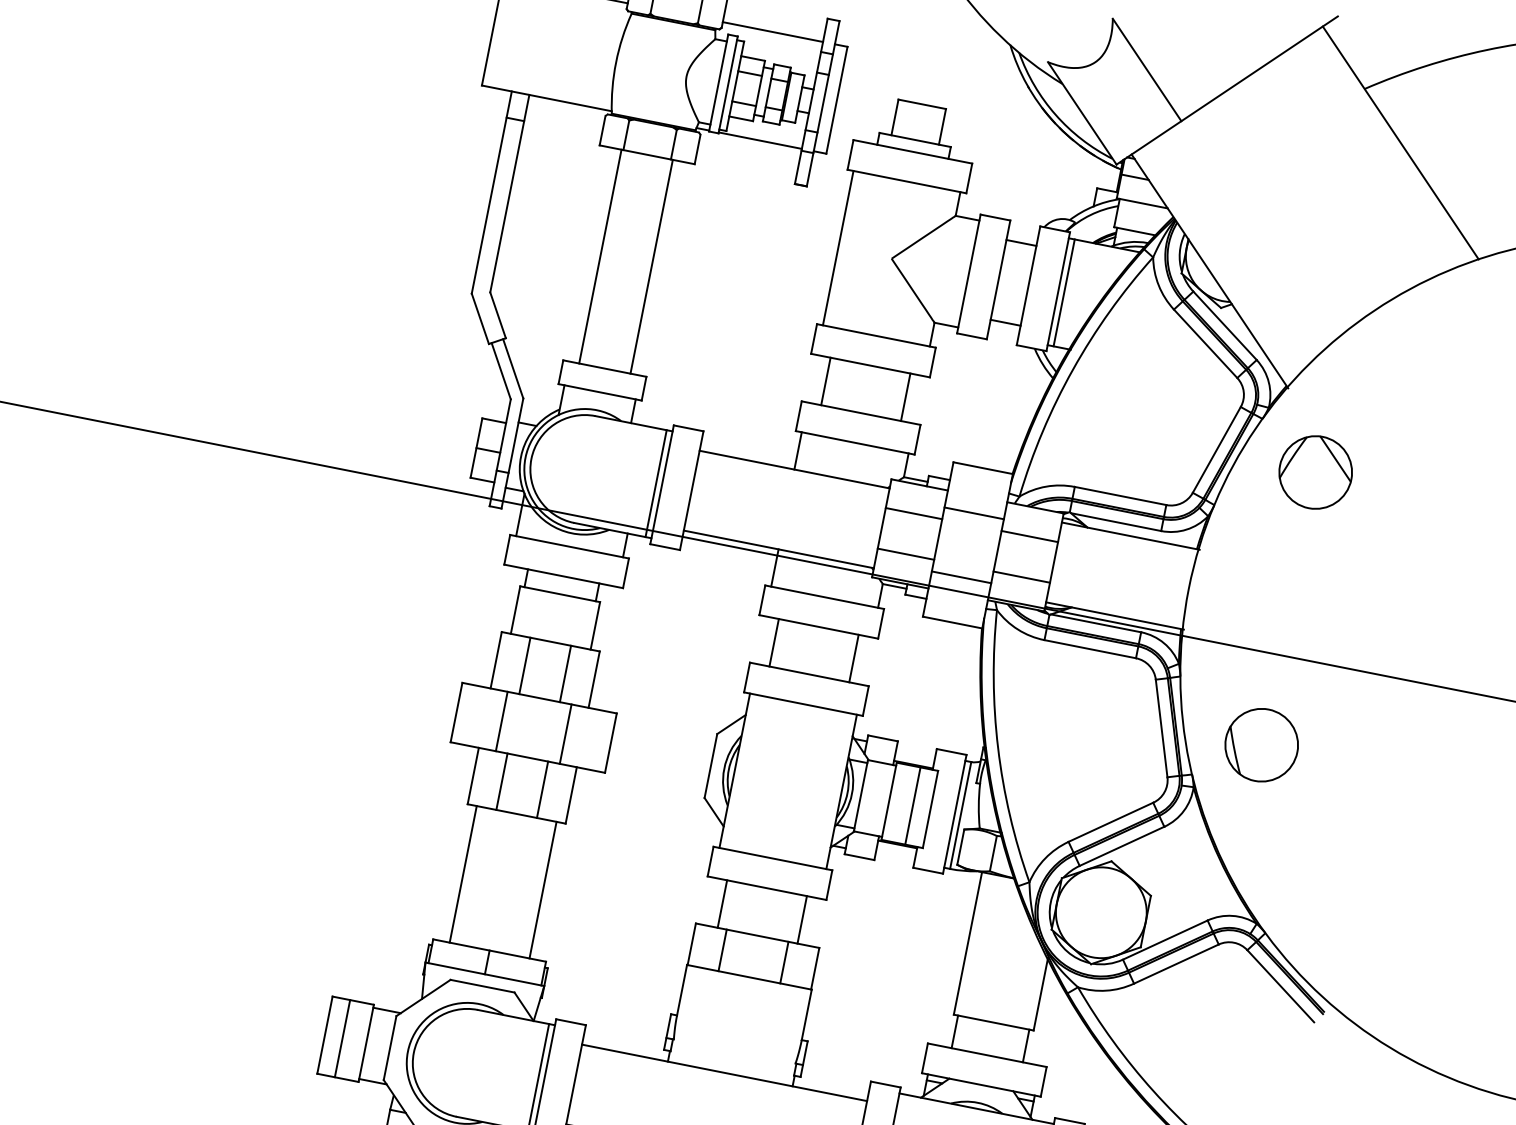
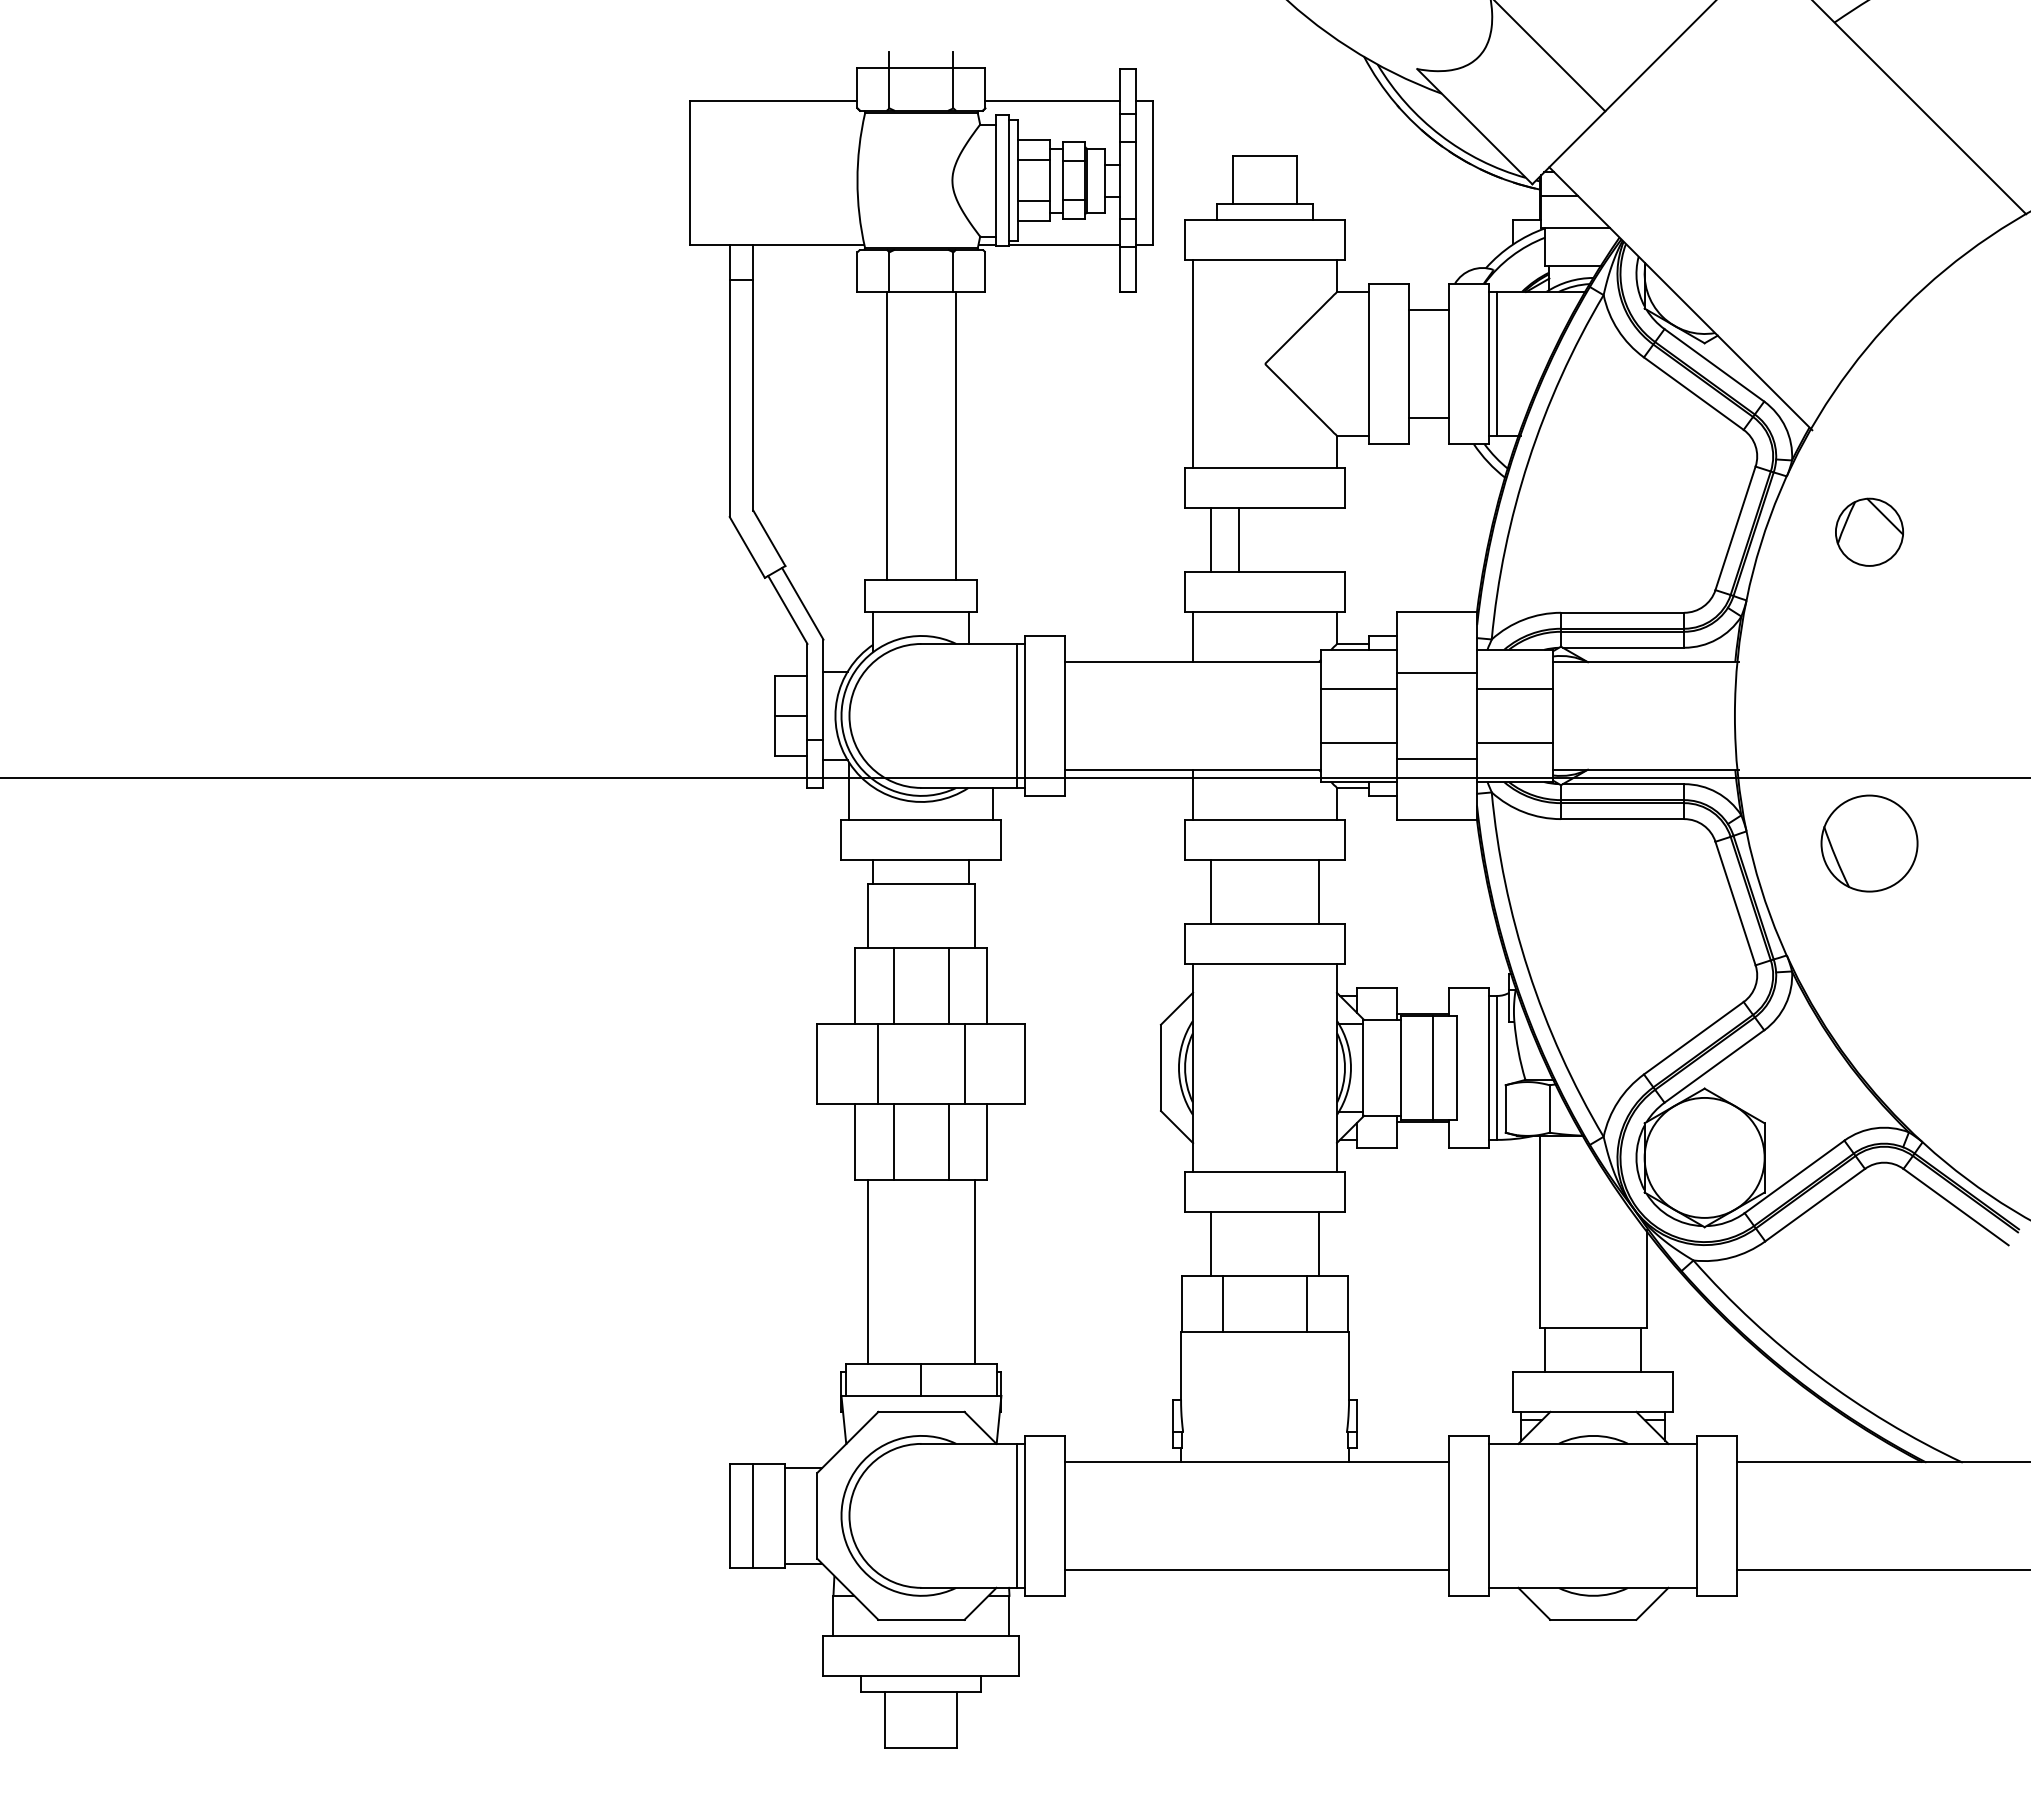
line: (905, 396) -> (1238, 539), moved
part: (1315, 472) -> (1869, 532), size x0.7
part: (1261, 745) -> (1869, 843), moved

